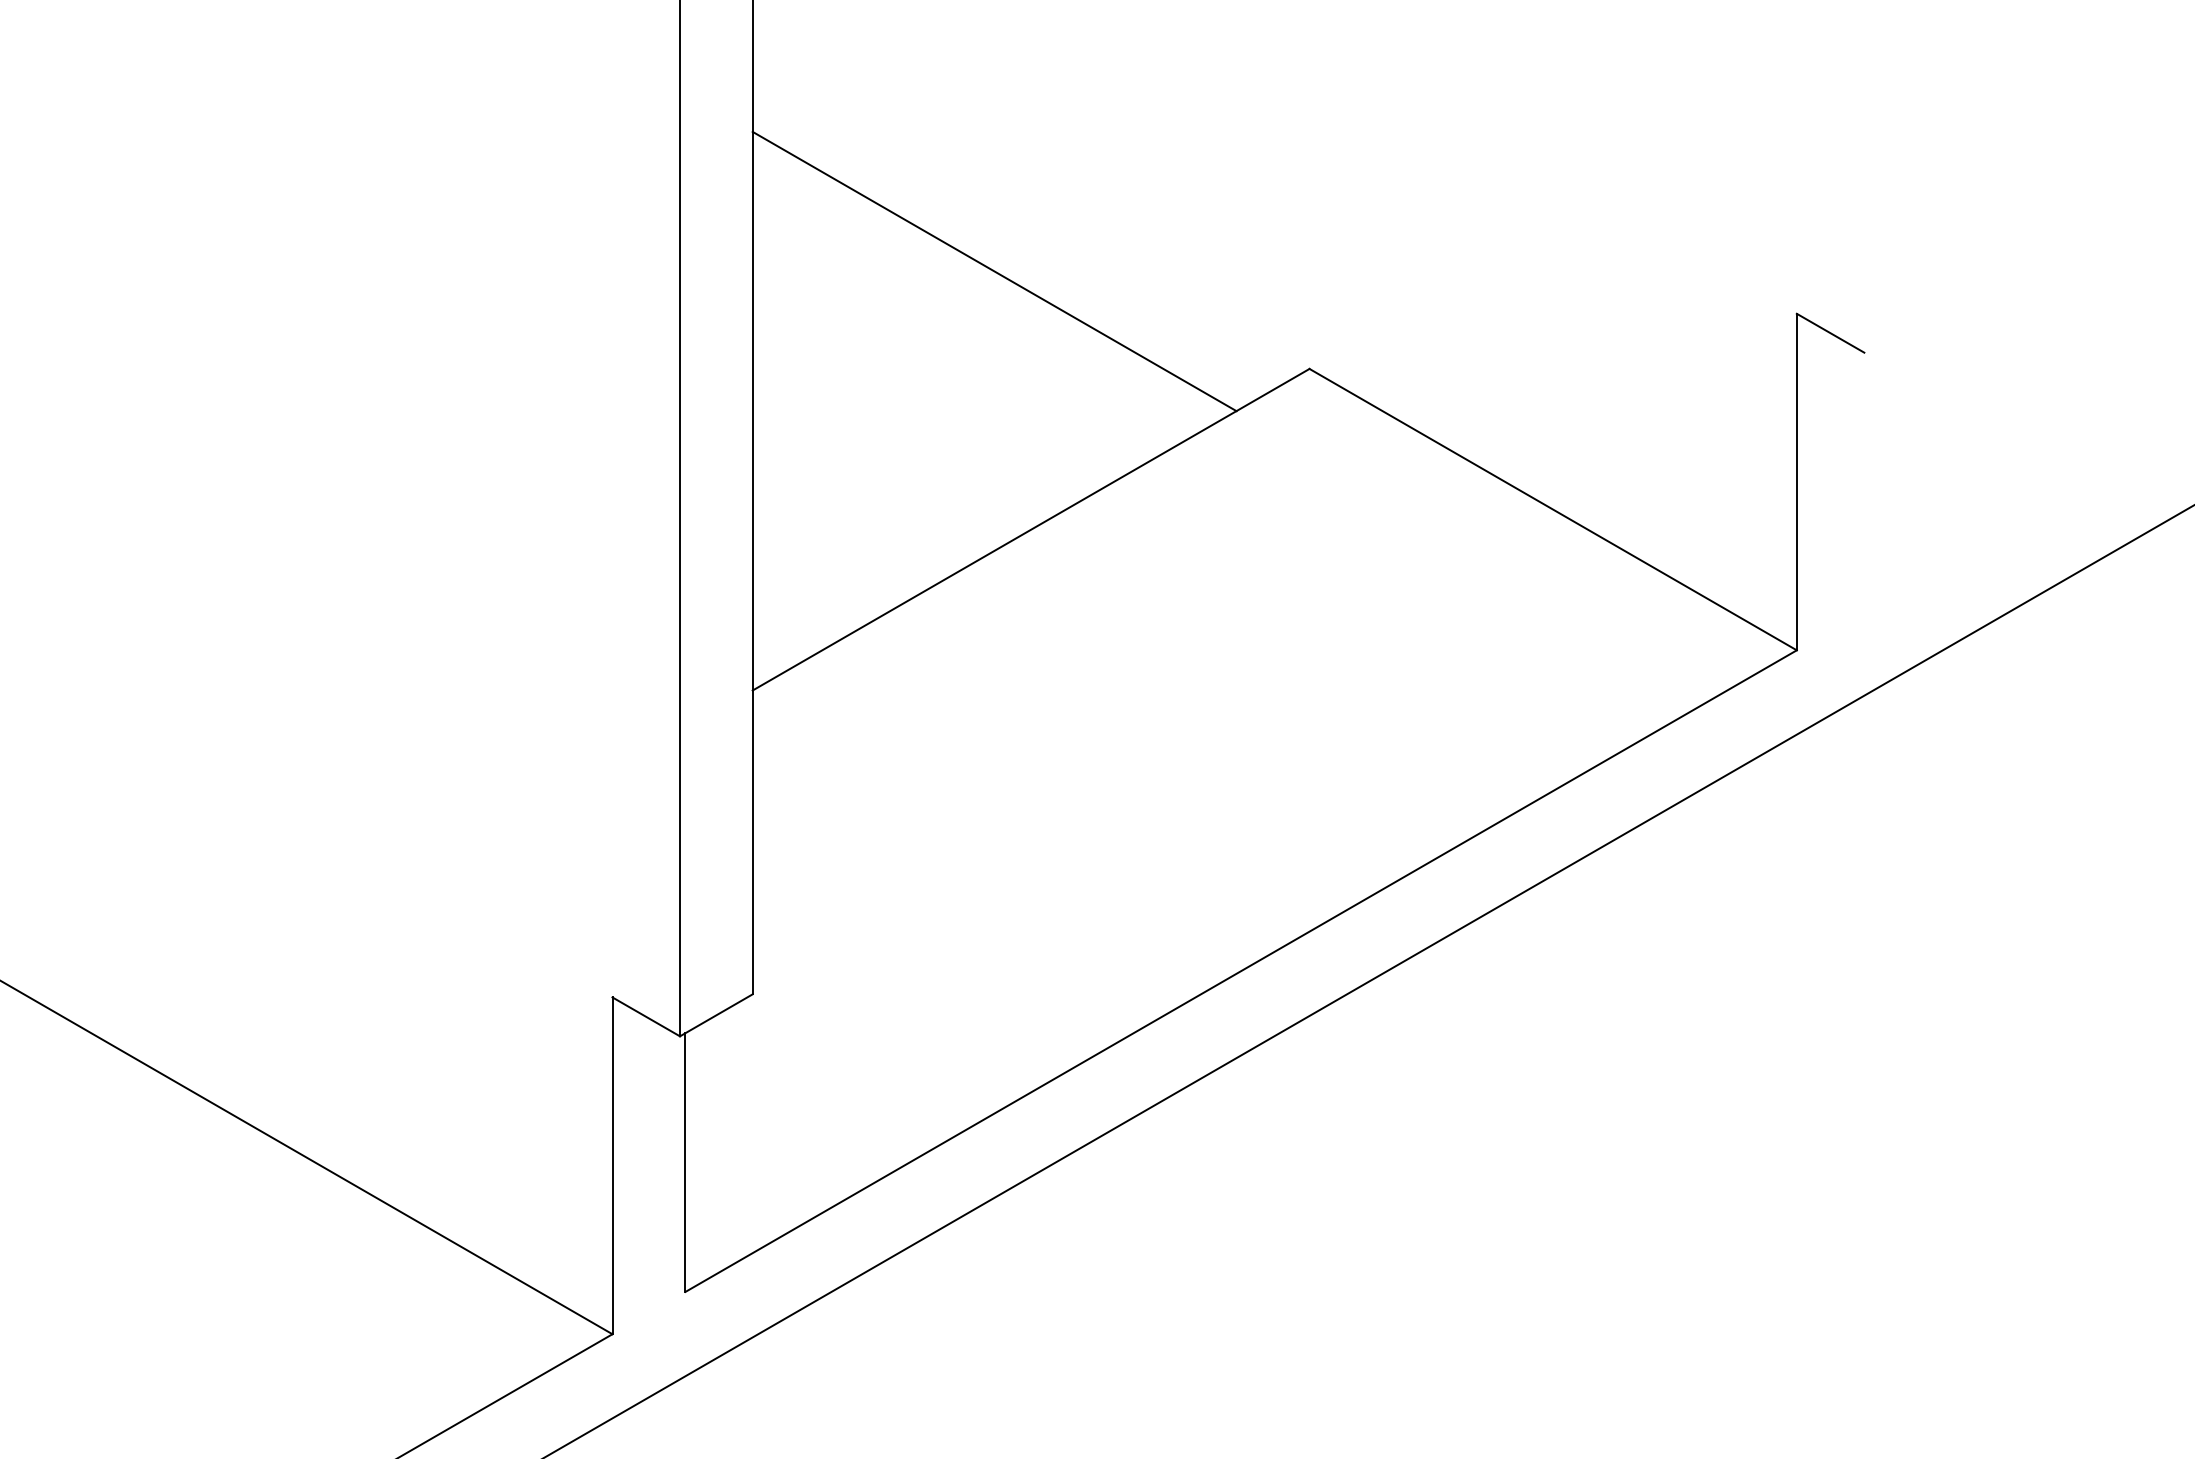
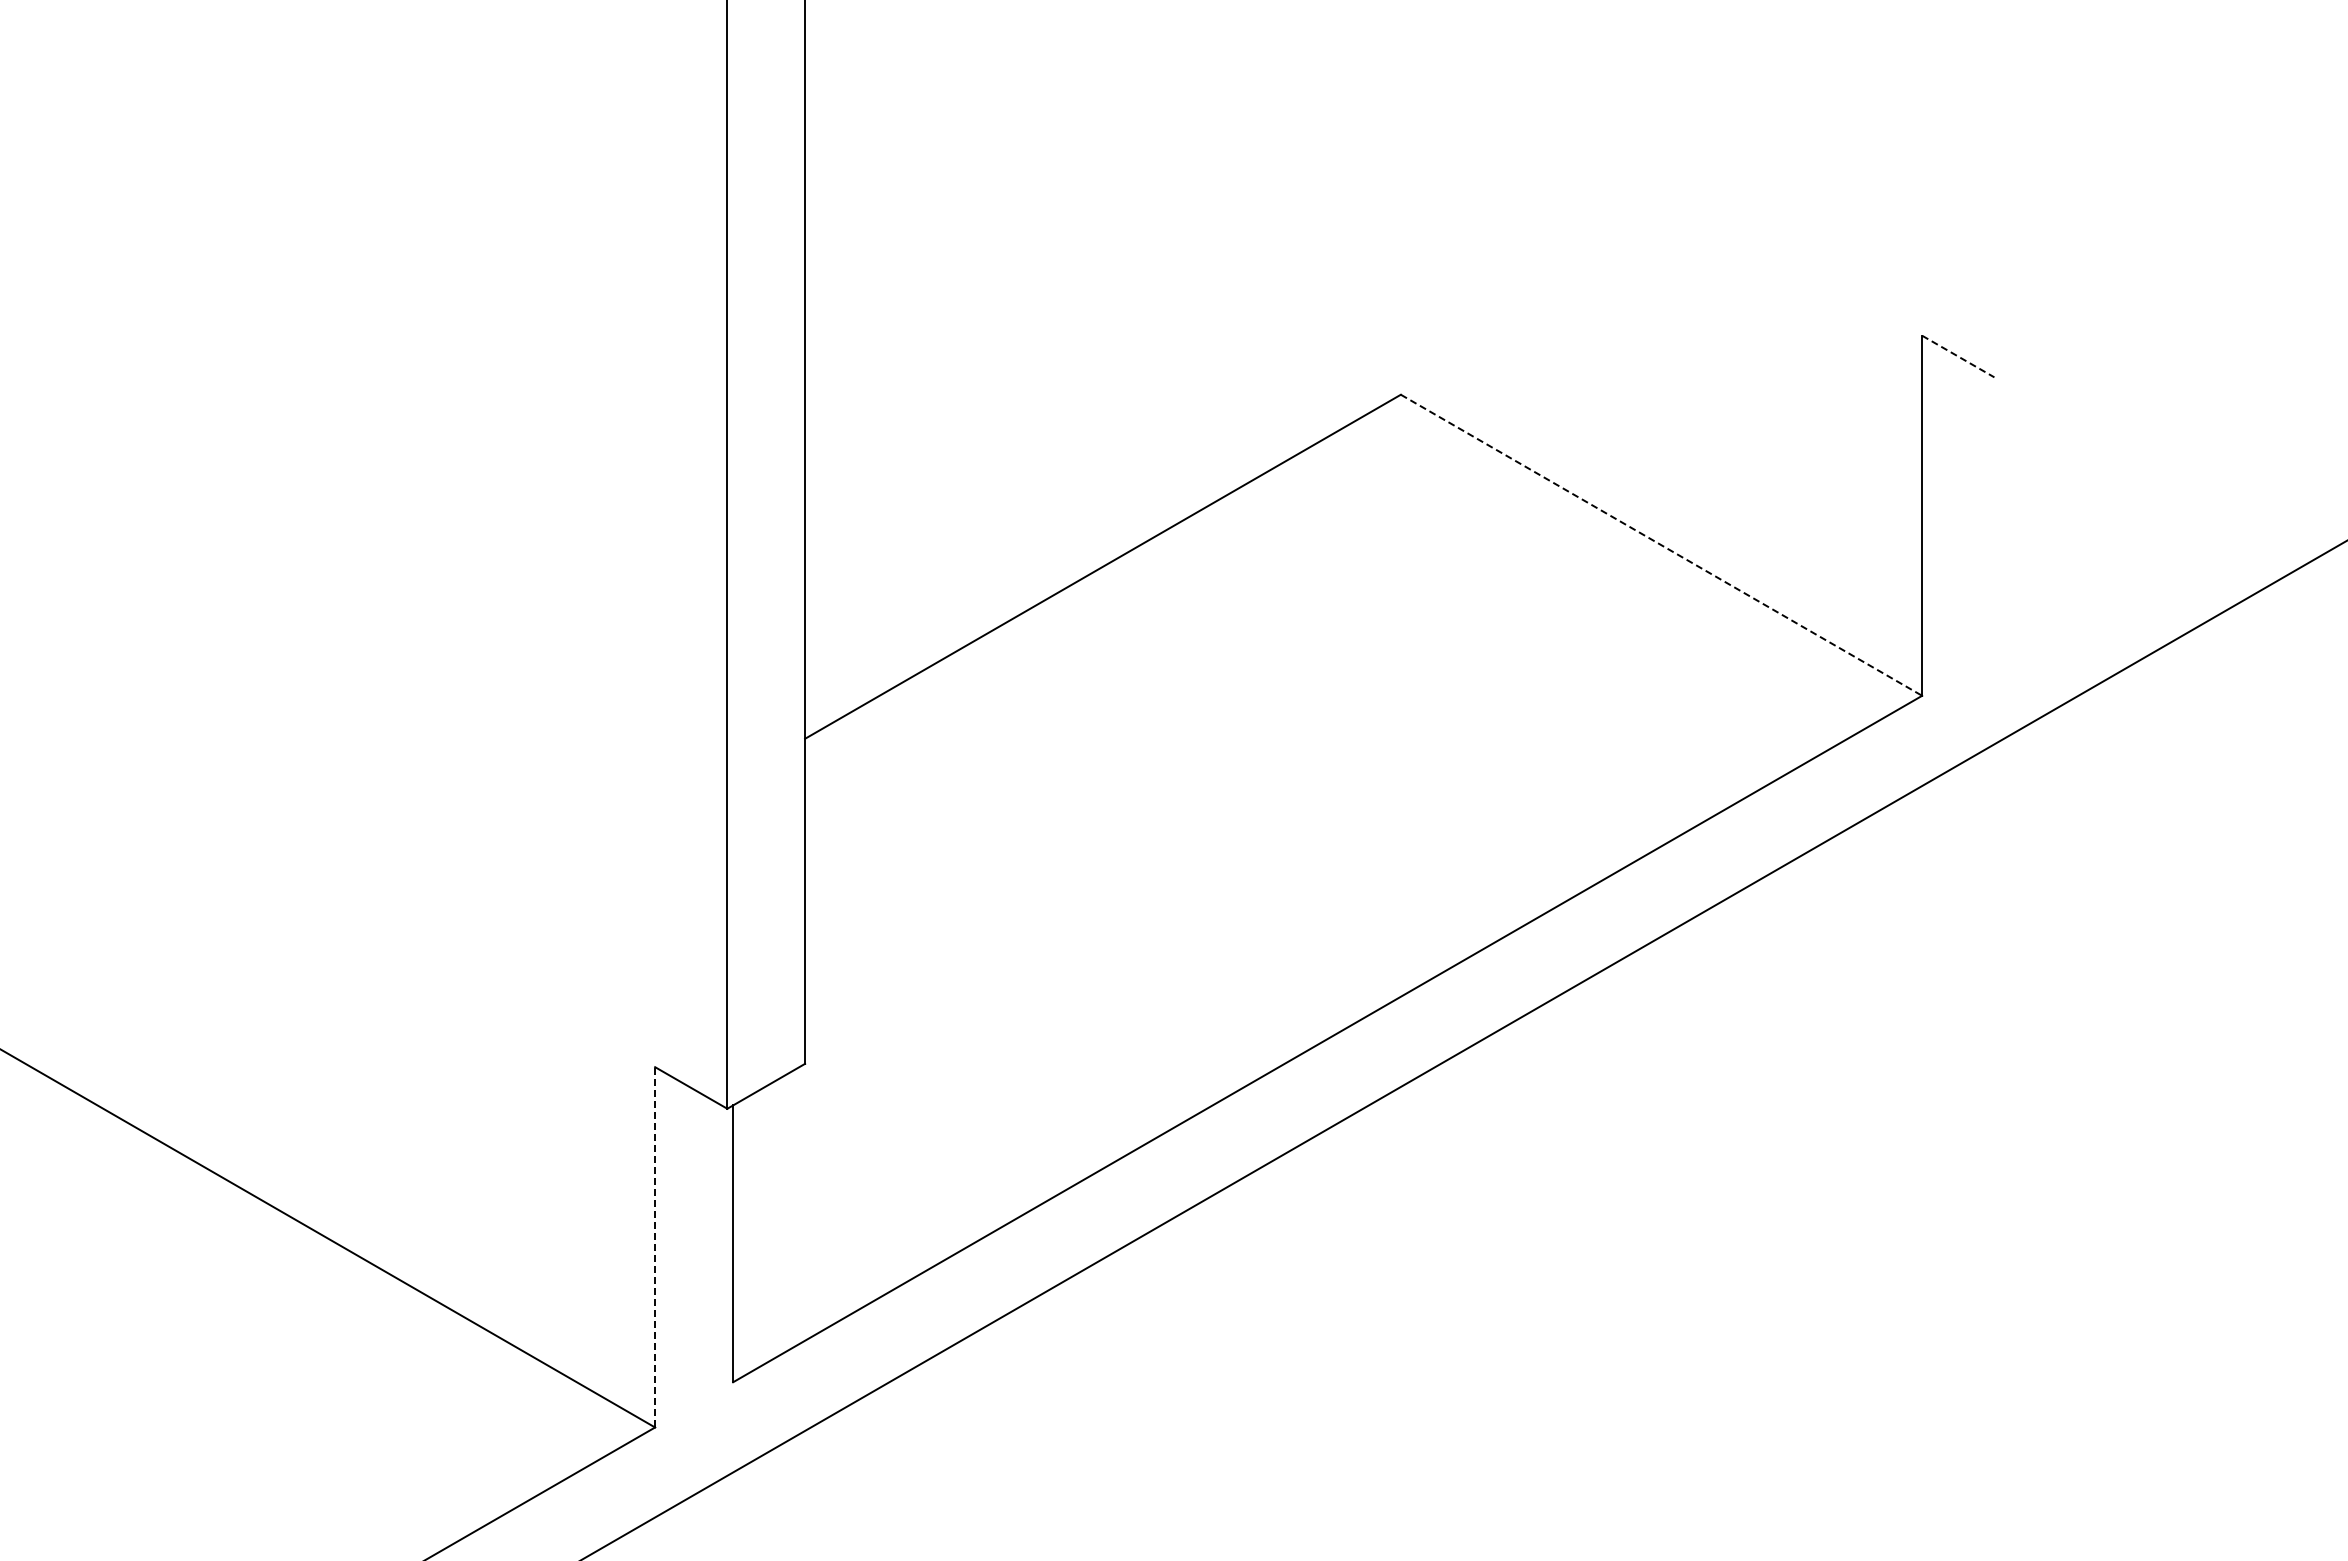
line: (994, 271) -> (1063, 290), removed
line: (1830, 333) -> (1958, 356), solid -> dashed
line: (1553, 509) -> (1661, 545), solid -> dashed
line: (612, 1165) -> (655, 1246), solid -> dashed

